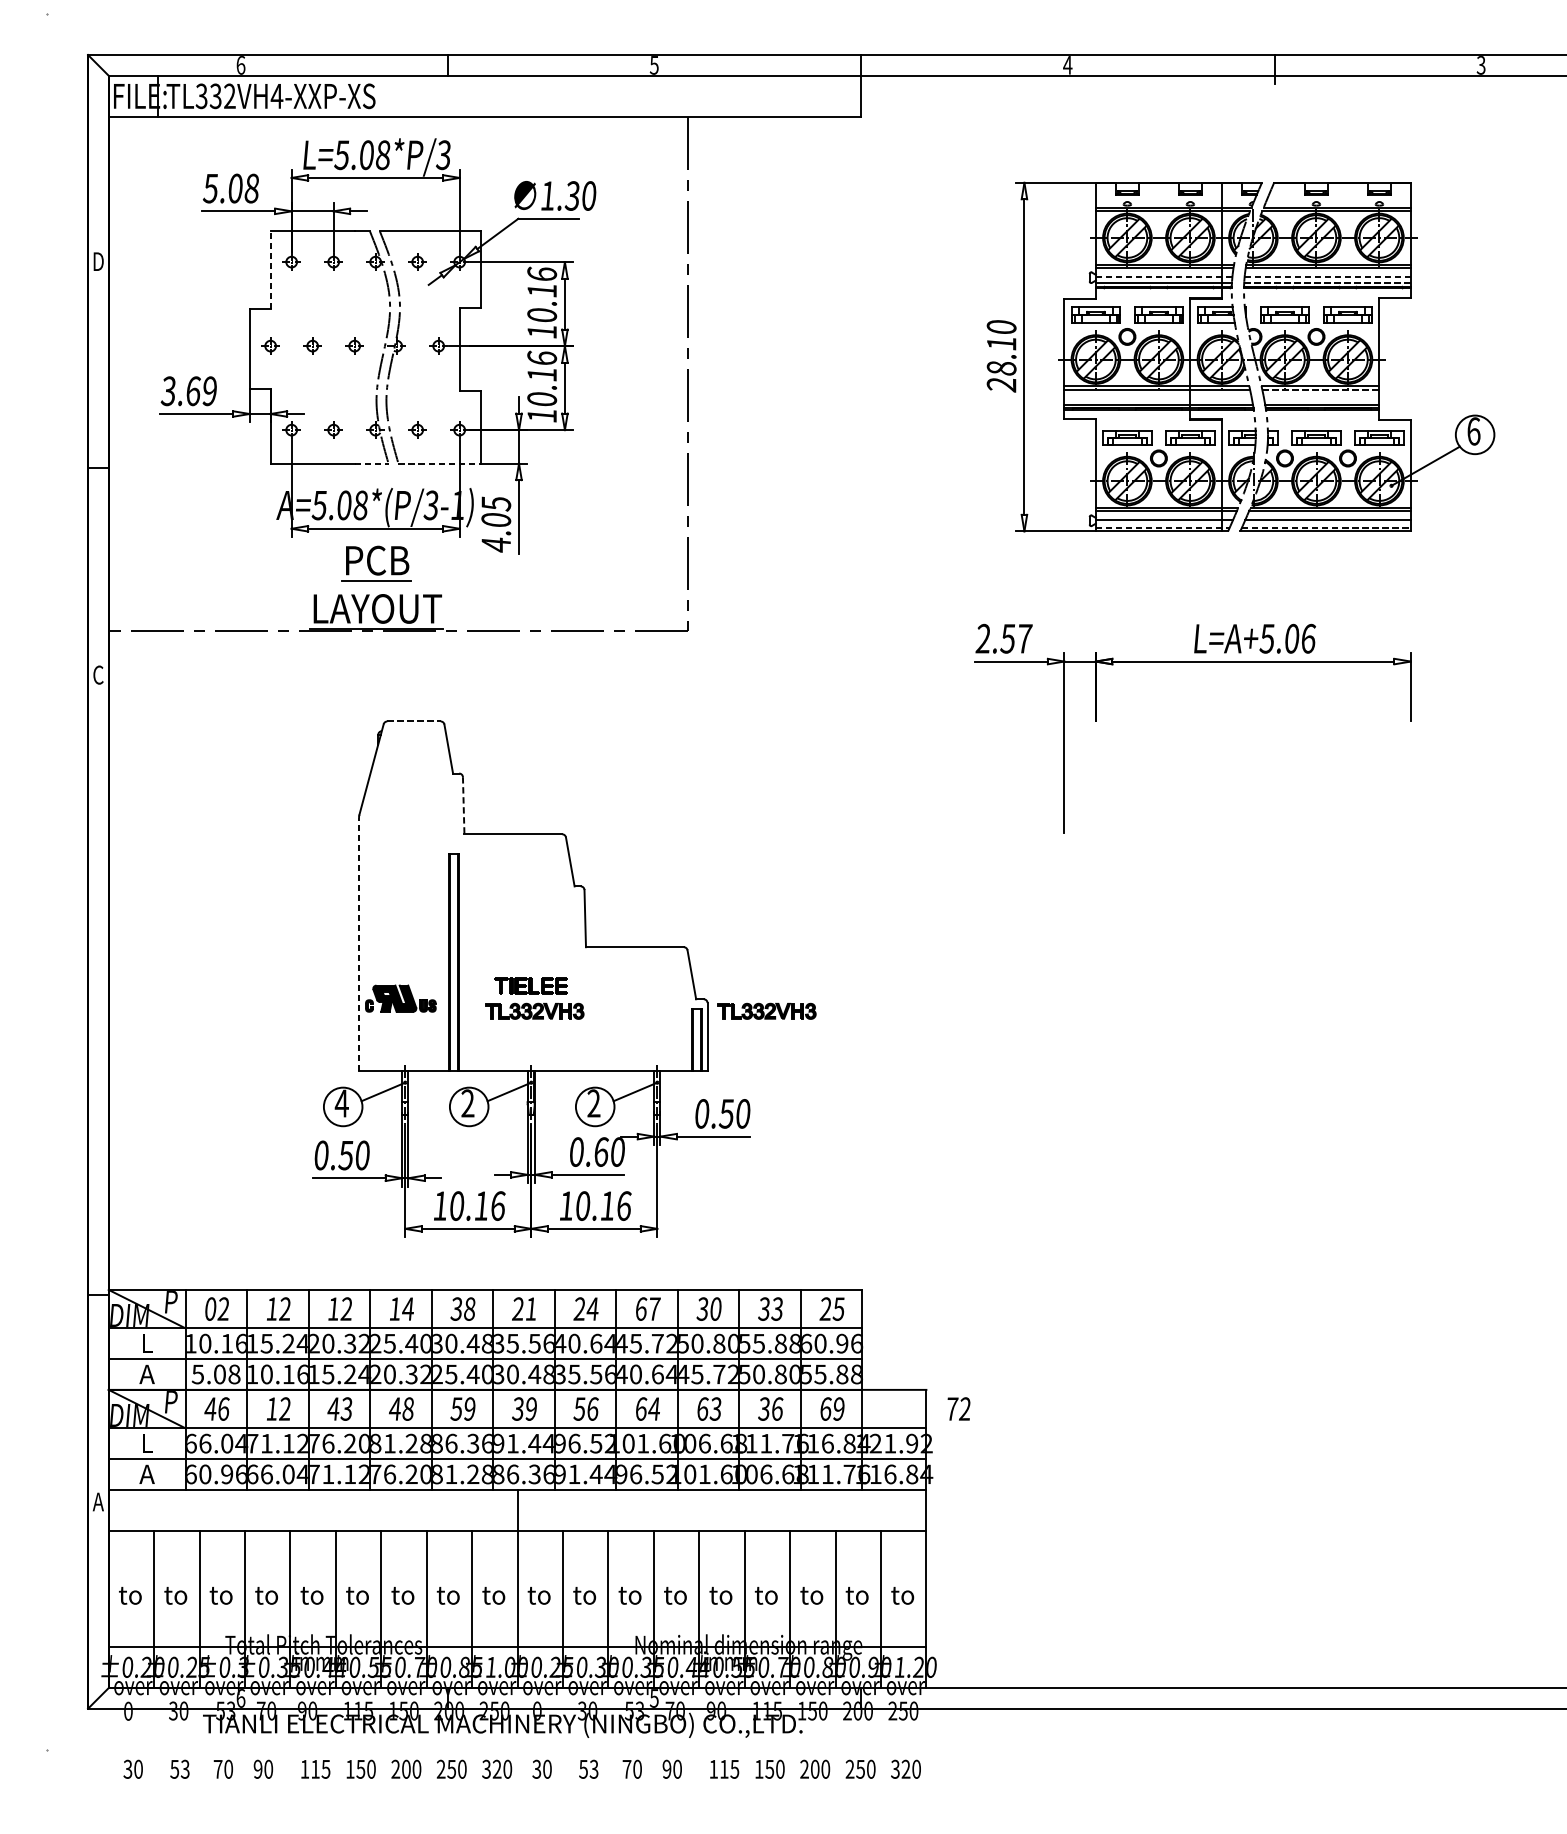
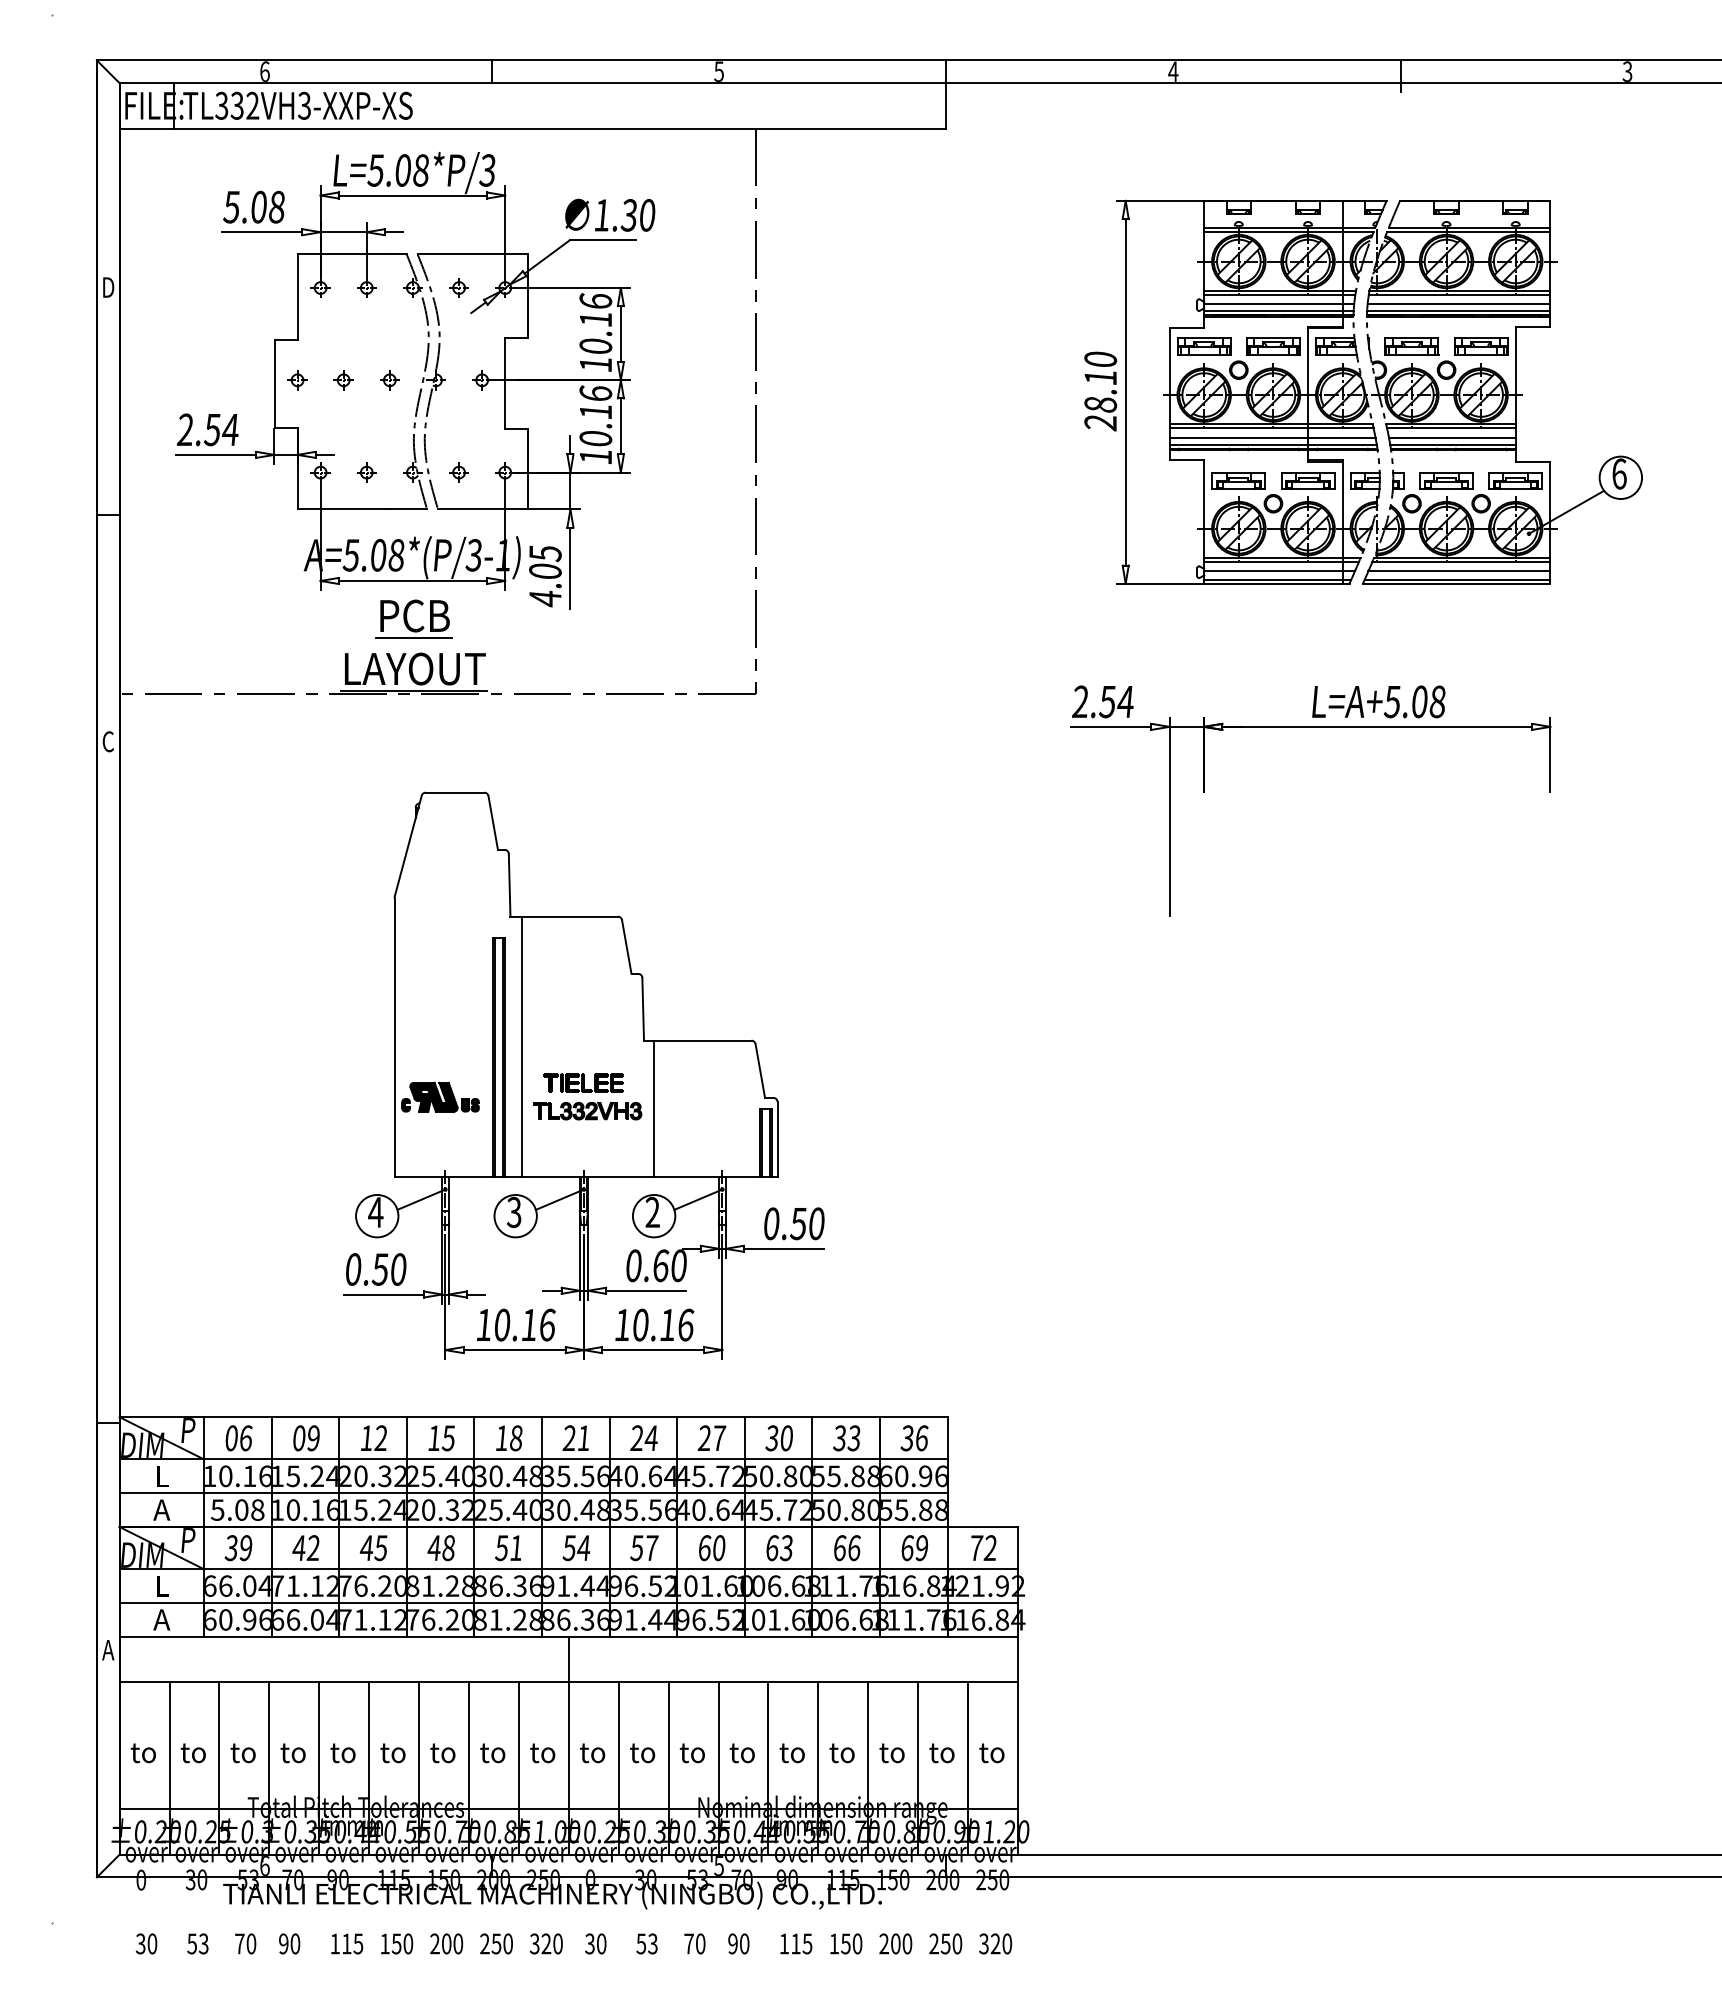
text: (276, 95) -> (304, 105), TL332VH4-XXP-XS -> TL332VH3-XXP-XS
line: (270, 270) -> (297, 297), dashed -> solid
line: (1164, 277) -> (1279, 304), dashed -> solid
line: (1328, 277) -> (1459, 304), dashed -> solid
line: (1327, 282) -> (1458, 310), dashed -> solid
line: (1320, 389) -> (1451, 428), dashed -> solid
text: (188, 390) -> (207, 429), 3.69 -> 2.54
line: (1158, 398) -> (1272, 437), added
line: (1321, 398) -> (1452, 437), added
line: (371, 463) -> (408, 509), dashed -> solid
line: (439, 463) -> (483, 509), dashed -> solid
line: (1162, 527) -> (1277, 579), dashed -> solid
line: (1326, 527) -> (1457, 579), dashed -> solid
text: (1024, 638) -> (1125, 701), 2.57 -> 2.54
text: (1308, 638) -> (1437, 701), L=A+5.06 -> L=A+5.08
line: (414, 721) -> (455, 792), dashed -> solid
line: (463, 805) -> (509, 885), dashed -> solid
line: (358, 944) -> (394, 1037), dashed -> solid
line: (475, 952) -> (522, 1046), added
line: (595, 1008) -> (654, 1108), added
part: (766, 1011) -> (842, 1111), removed
text: (468, 1103) -> (514, 1212), 2 -> 3
text: (223, 1309) -> (245, 1438), 02 -> 06
text: (278, 1309) -> (306, 1438), 12 -> 09
text: (407, 1309) -> (447, 1438), 14 -> 15
text: (456, 1309) -> (501, 1438), 38 -> 18
text: (641, 1309) -> (704, 1438), 67 -> 27
text: (832, 1309) -> (914, 1438), 25 -> 36
text: (271, 1408) -> (298, 1547), 12 -> 42
text: (346, 1408) -> (380, 1547), 43 -> 45
text: (958, 1408) -> (983, 1547), moved
text: (216, 1409) -> (238, 1548), 46 -> 39
text: (469, 1409) -> (516, 1548), 59 -> 51
text: (525, 1409) -> (577, 1548), 39 -> 54
text: (592, 1409) -> (651, 1548), 56 -> 57
text: (653, 1409) -> (718, 1548), 64 -> 60
text: (763, 1409) -> (839, 1548), 36 -> 66

